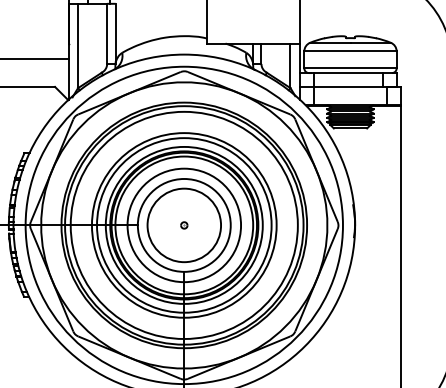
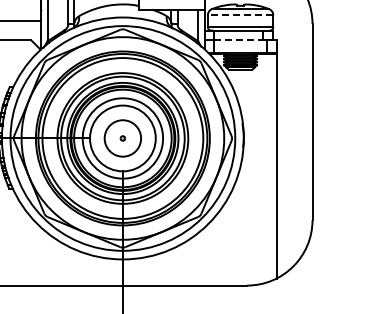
line: (350, 51) -> (240, 15), solid -> dashed
line: (347, 87) -> (238, 40), solid -> dashed
circle: (183, 225) -> (122, 138), size x0.7

